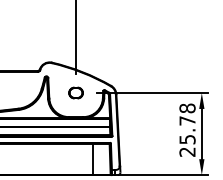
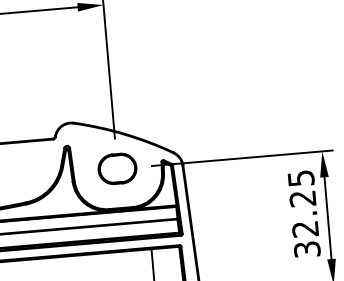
part: (75, 92) -> (116, 168), size x1.67
text: (187, 129) -> (304, 212), 25.78 -> 32.25

